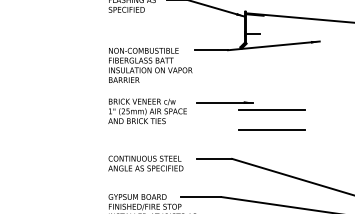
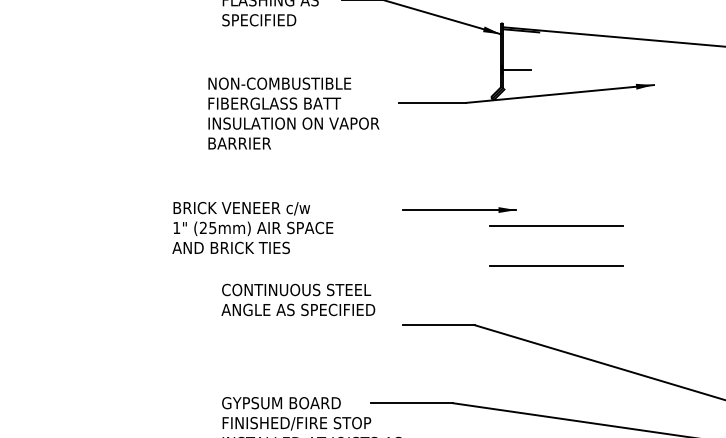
text: (150, 64) -> (293, 111), moved
text: (147, 111) -> (252, 228), moved
text: (145, 163) -> (297, 299), moved

